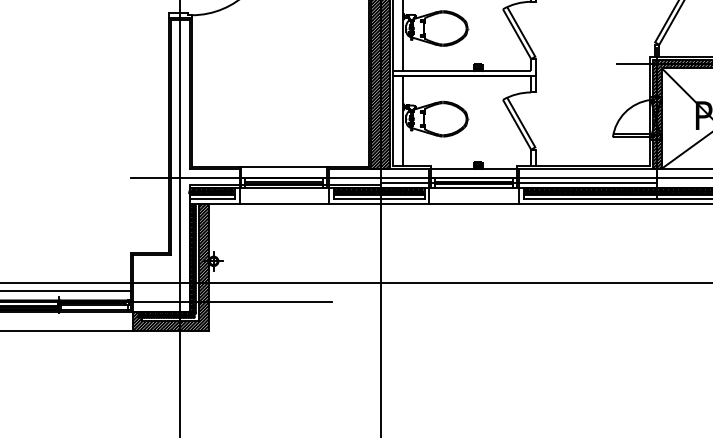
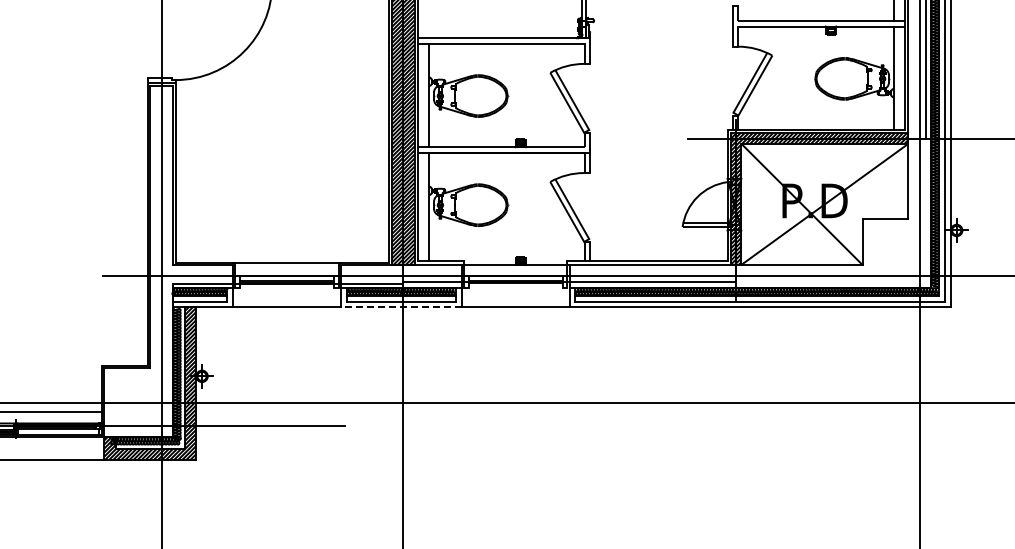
line: (284, 187) -> (287, 287), removed
line: (474, 187) -> (515, 287), removed
line: (378, 204) -> (400, 307), solid -> dashed

